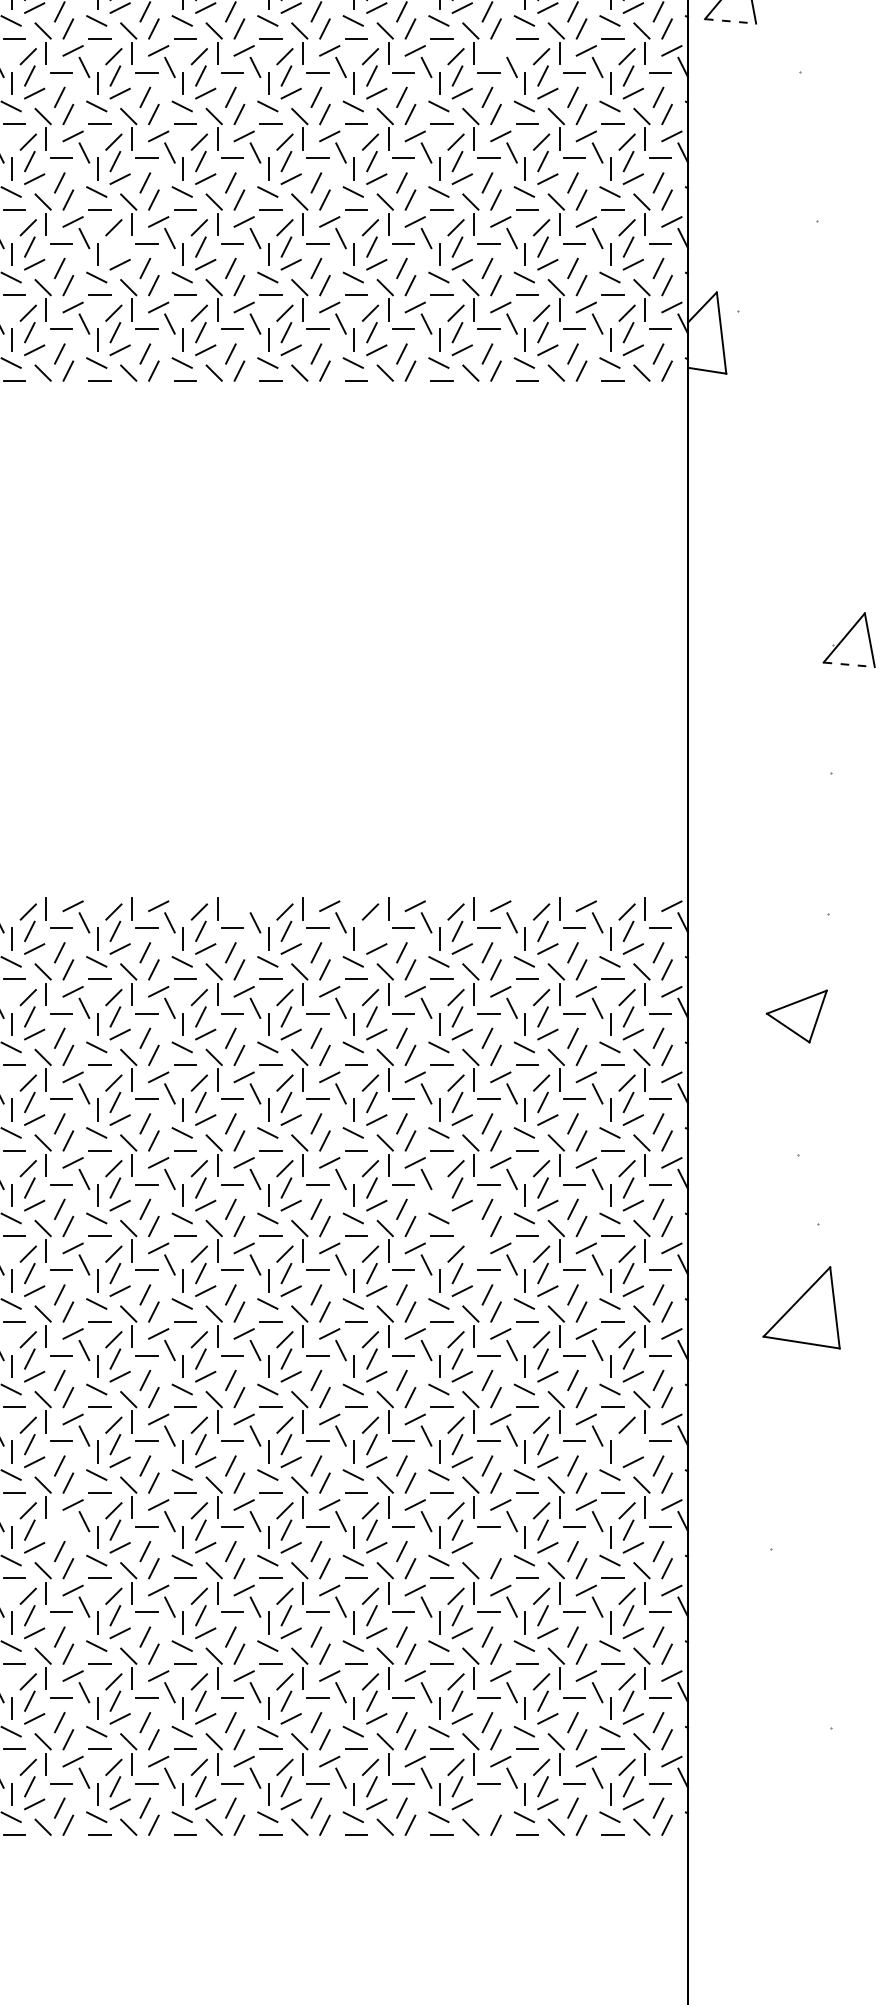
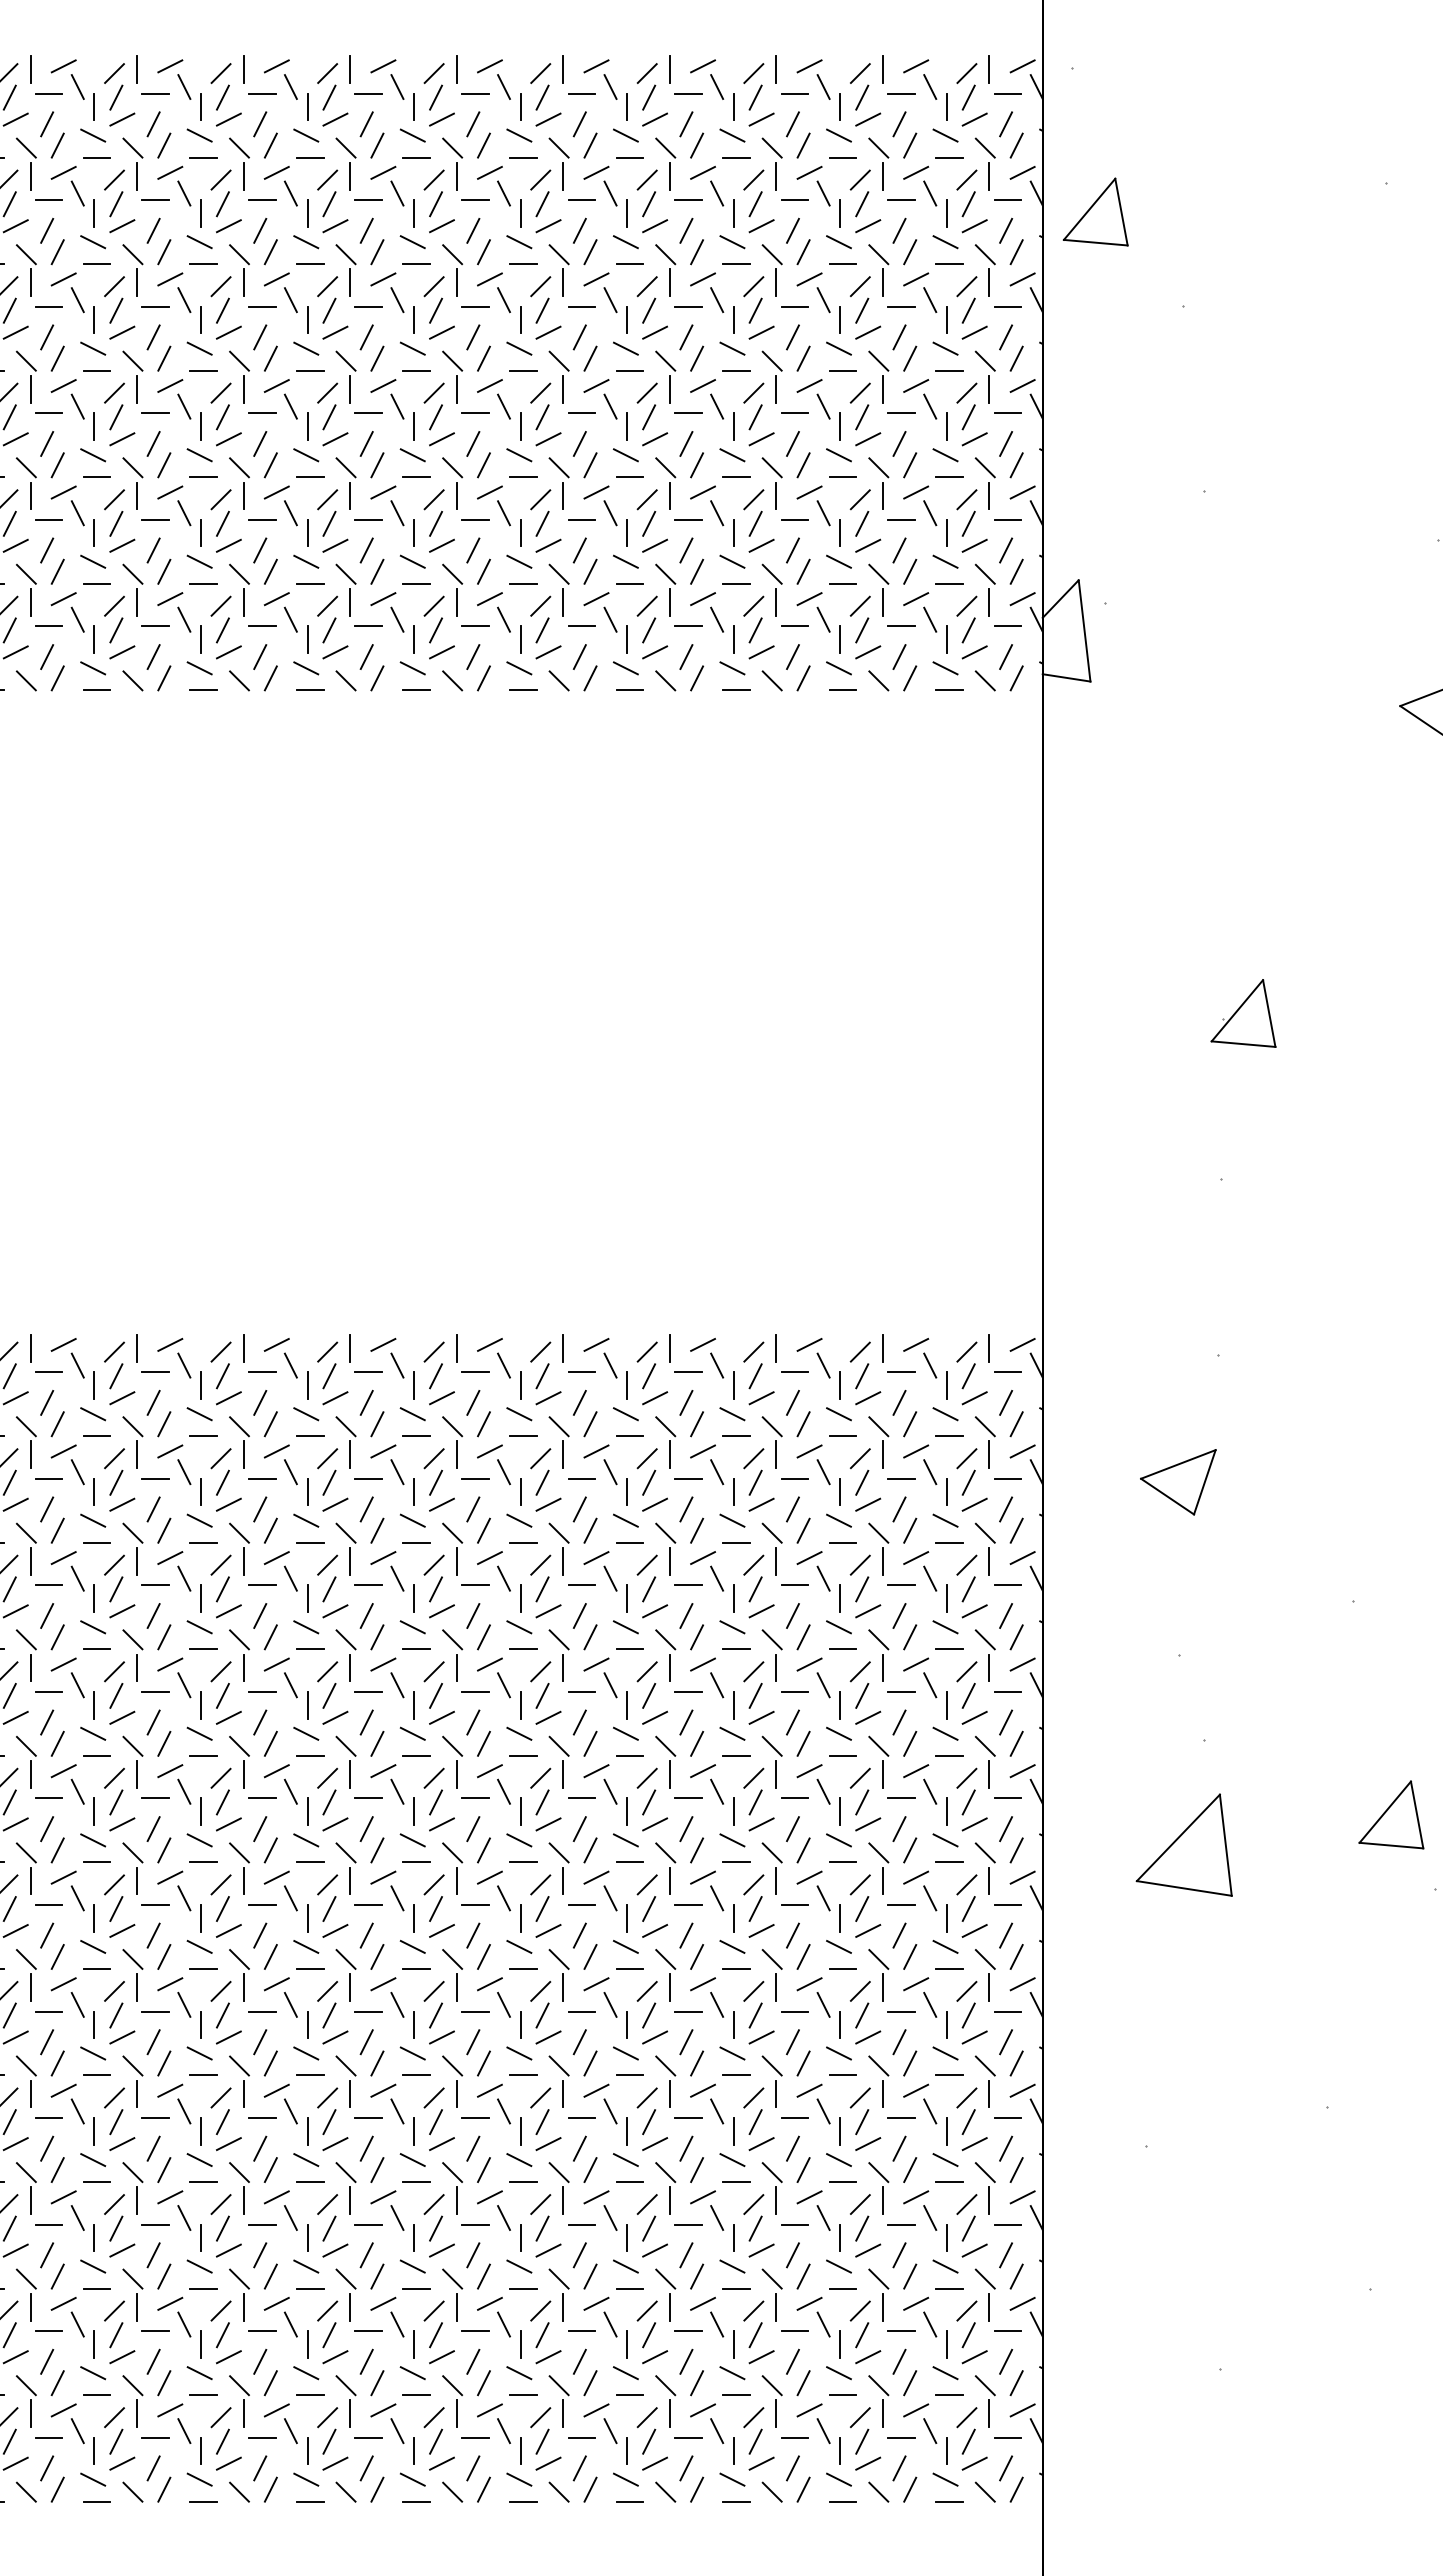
line: (730, 21) -> (1095, 242), dashed -> solid
line: (500, 50) -> (809, 279), added
line: (115, 246) -> (329, 523), added
line: (849, 665) -> (1243, 1044), dashed -> solid
line: (243, 905) -> (489, 1344), added
line: (372, 931) -> (649, 1376), added
line: (439, 1194) -> (733, 1704), added
part: (470, 1240) -> (771, 1761), added
line: (628, 1444) -> (968, 2015), added
line: (60, 1527) -> (261, 2118), added
line: (487, 1551) -> (792, 2148), added
line: (487, 1808) -> (792, 2468), added

